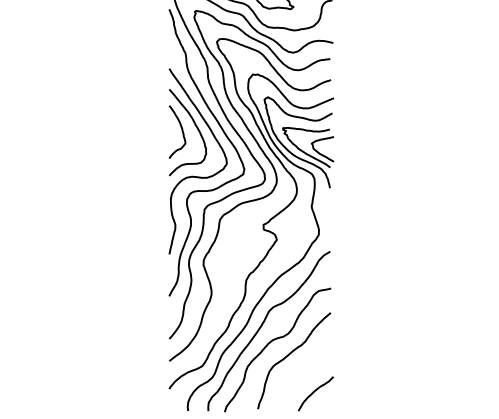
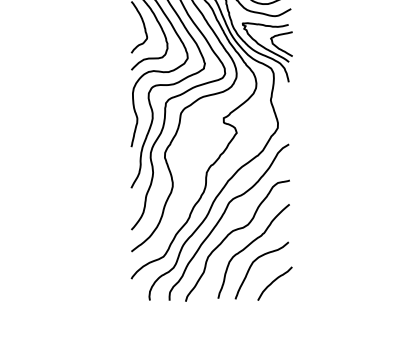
curve: (293, 374) -> (253, 264), added

